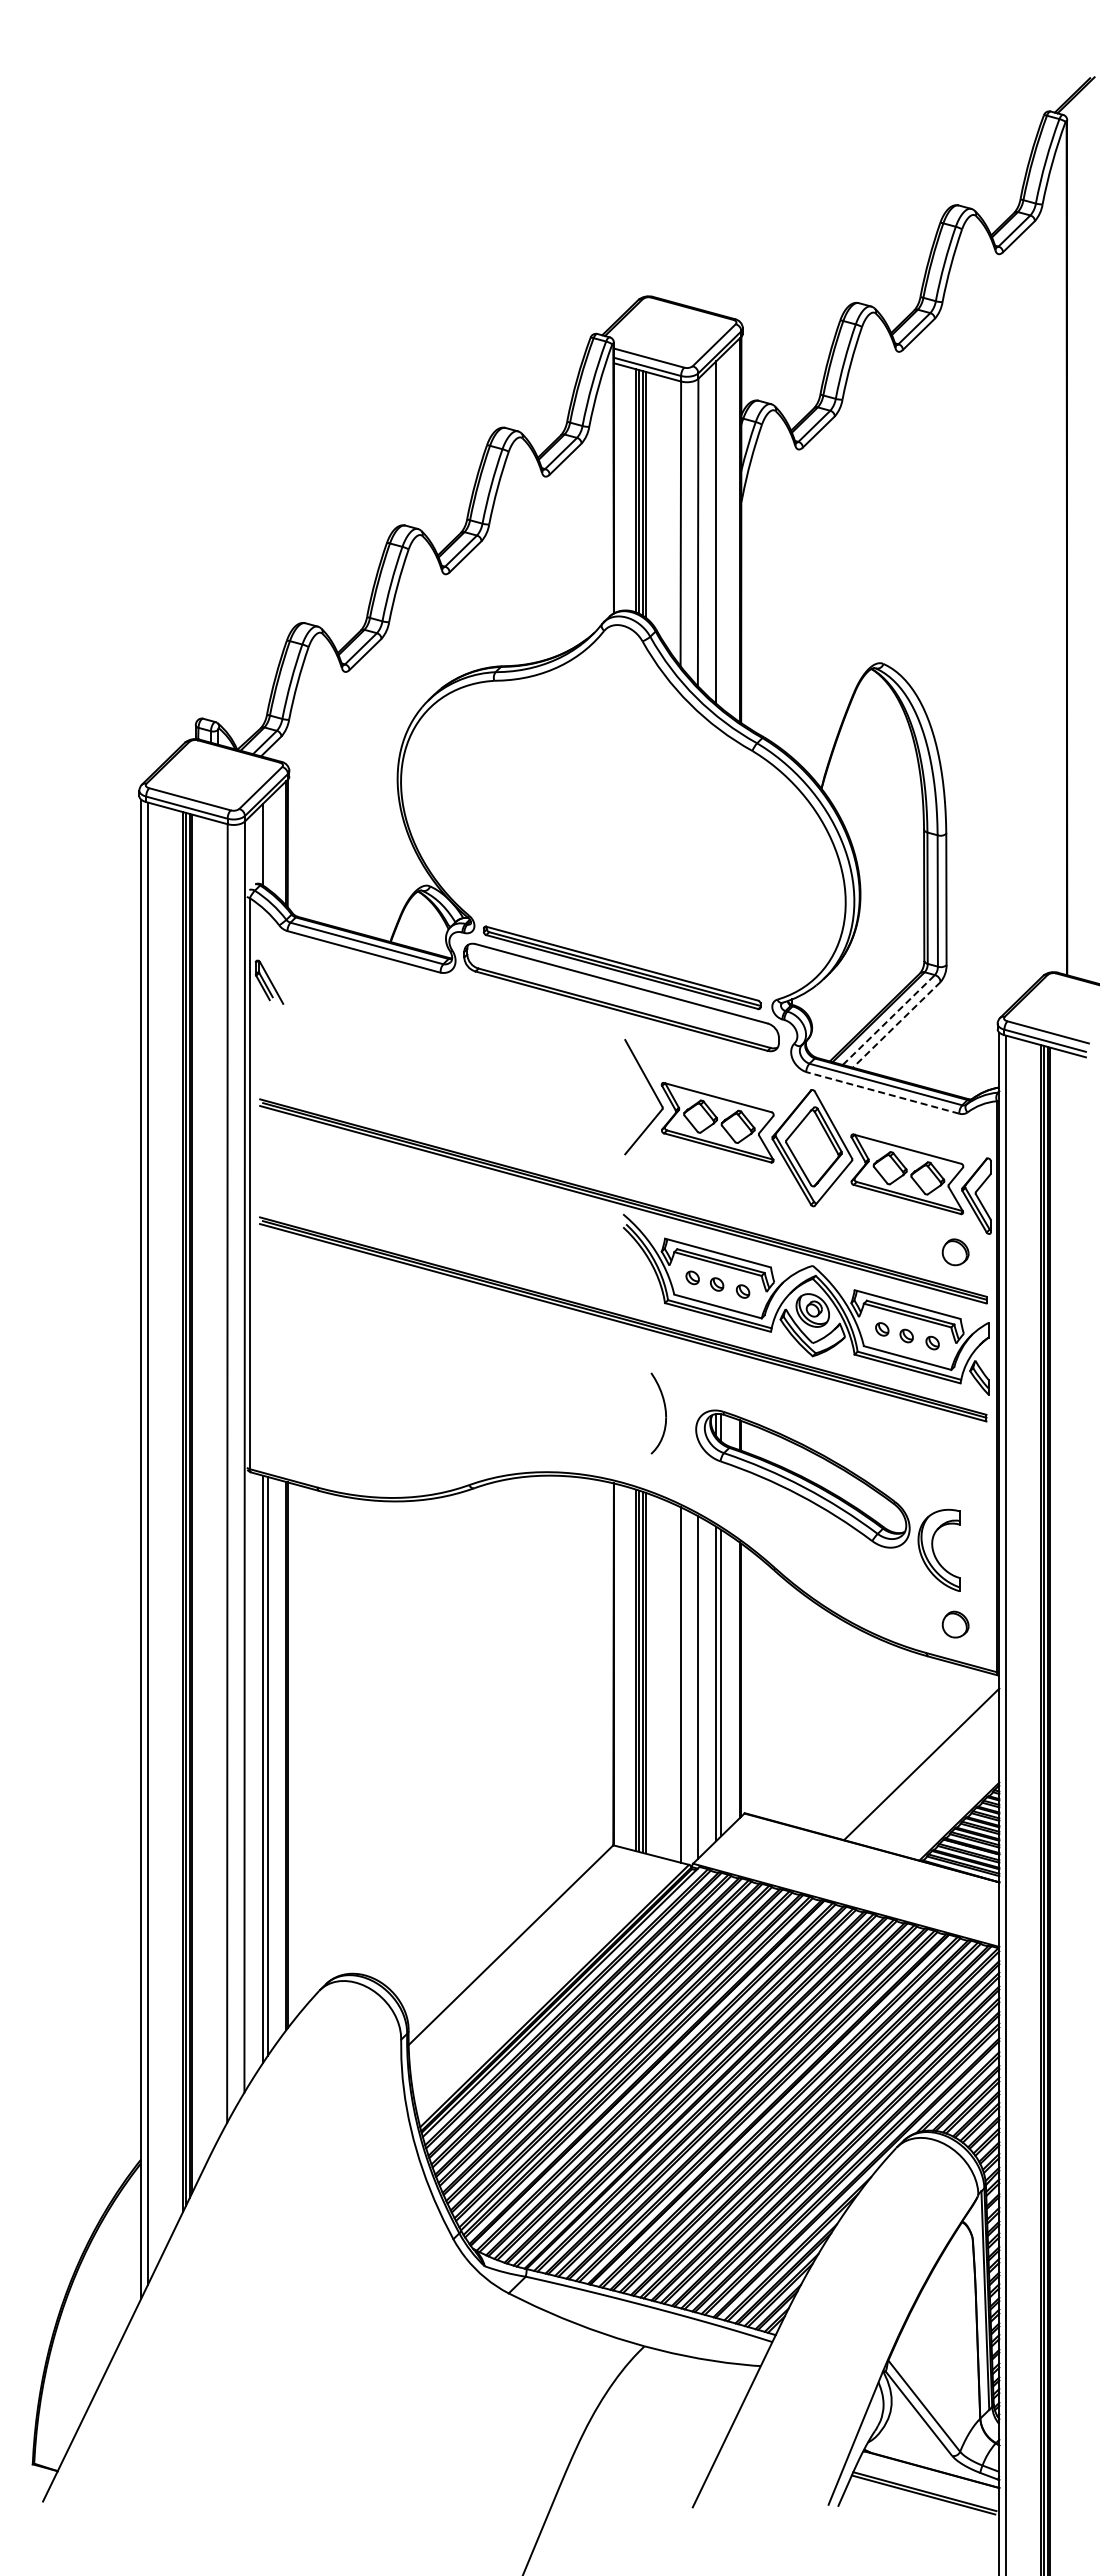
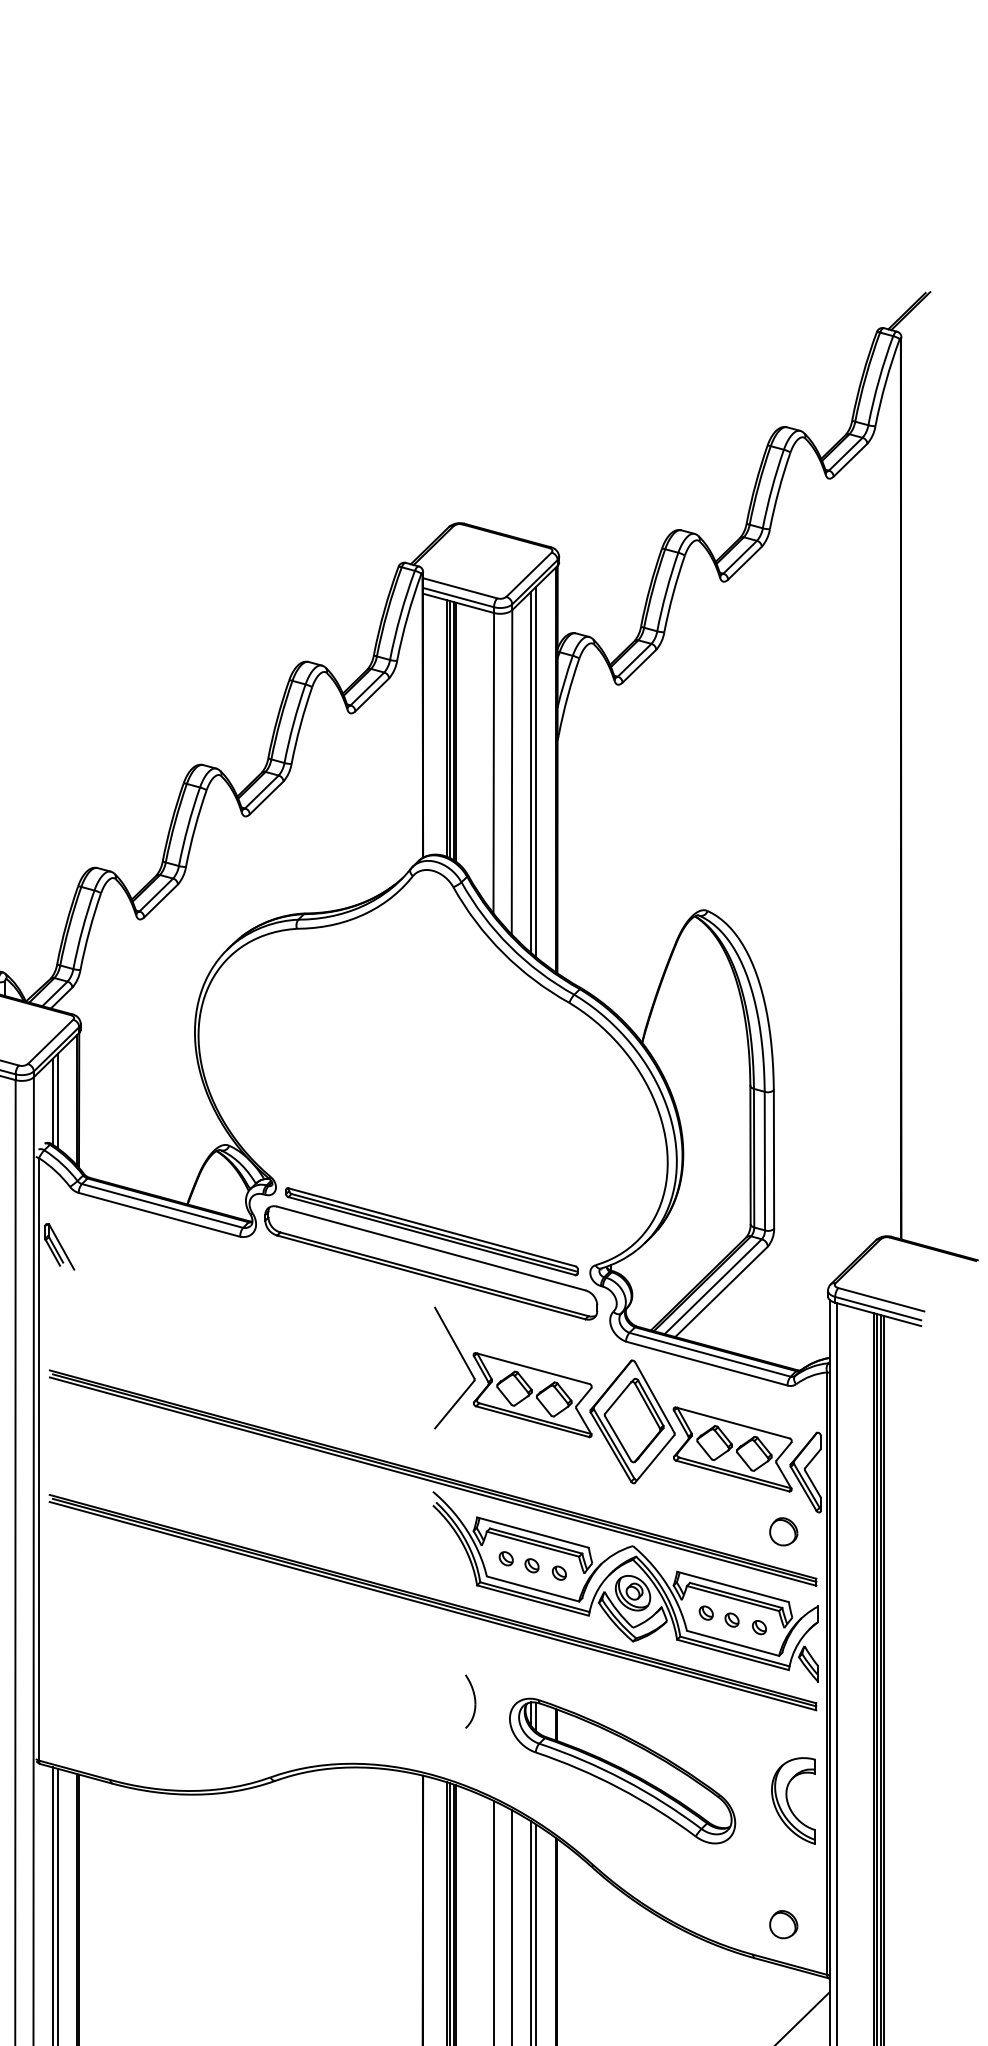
line: (721, 531) -> (536, 771), added
line: (267, 843) -> (57, 1100), added
line: (889, 1019) -> (713, 1286), dashed -> solid
line: (896, 1025) -> (721, 1292), dashed -> solid
line: (882, 1092) -> (706, 1363), dashed -> solid
part: (658, 1412) -> (470, 1700), size x0.62
part: (938, 1549) -> (793, 1799), moved

